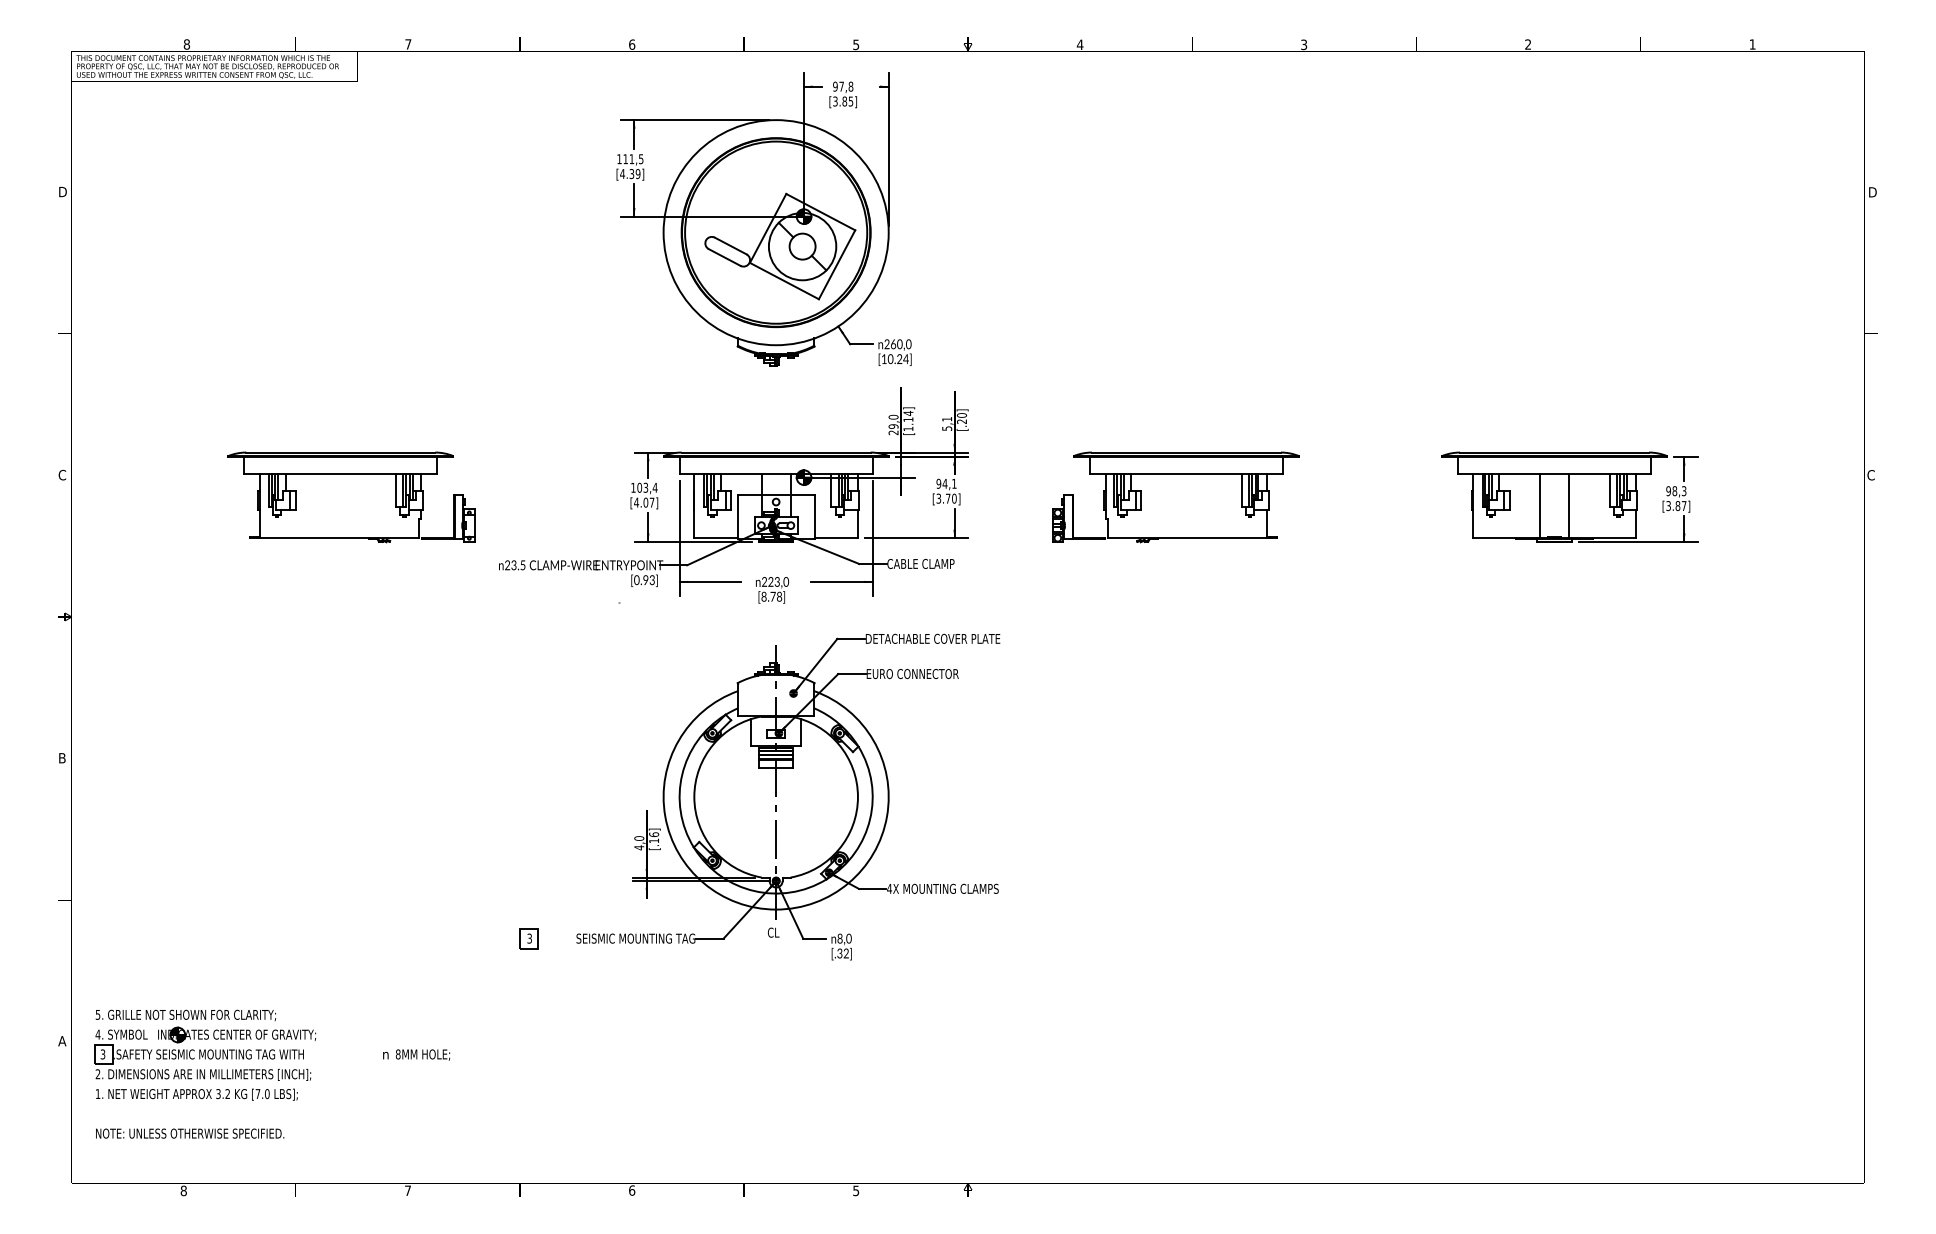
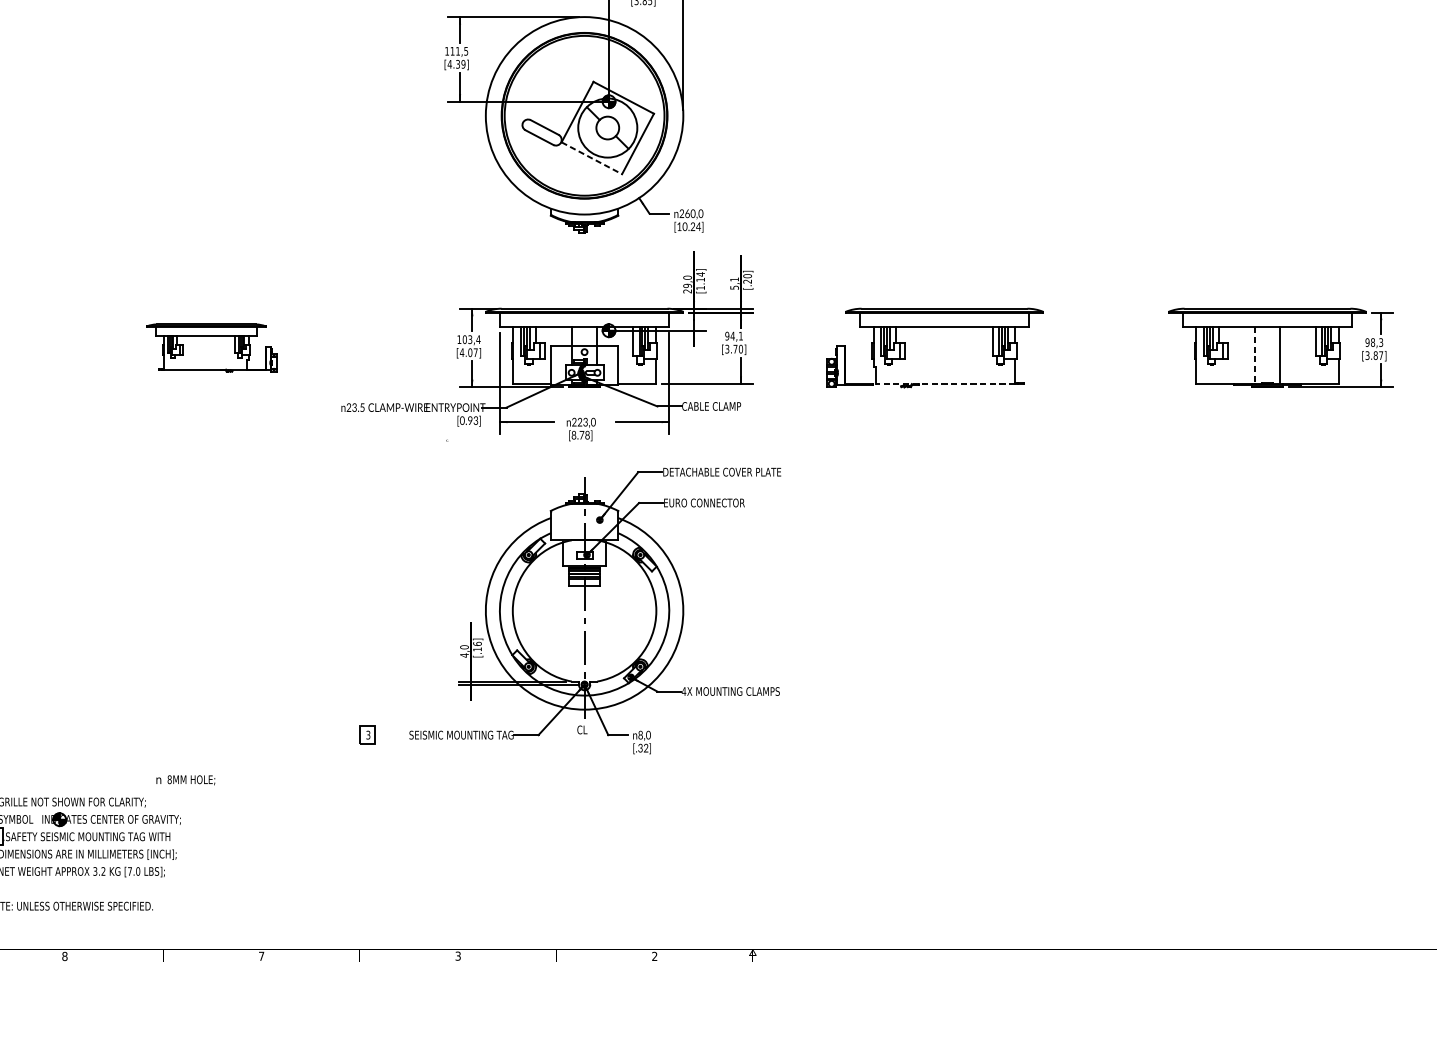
line: (784, 281) -> (591, 158), solid -> dashed
part: (351, 497) -> (212, 348), size x0.6
line: (1540, 506) -> (1255, 356), solid -> dashed
line: (1187, 538) -> (945, 384), solid -> dashed
text: (416, 1054) -> (185, 779), moved
text: (632, 1190) -> (458, 956), 6 -> 3
text: (856, 1190) -> (655, 956), 5 -> 2

